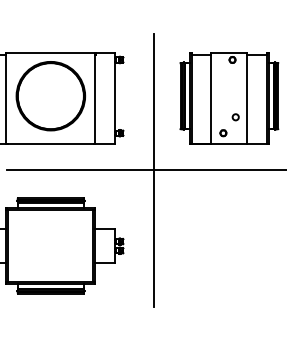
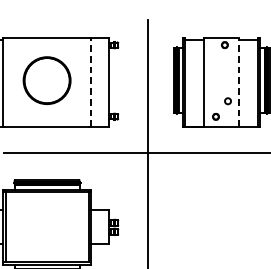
part: (50, 96) -> (46, 80), size x0.7
line: (95, 98) -> (90, 82), solid -> dashed
line: (247, 98) -> (239, 82), solid -> dashed

